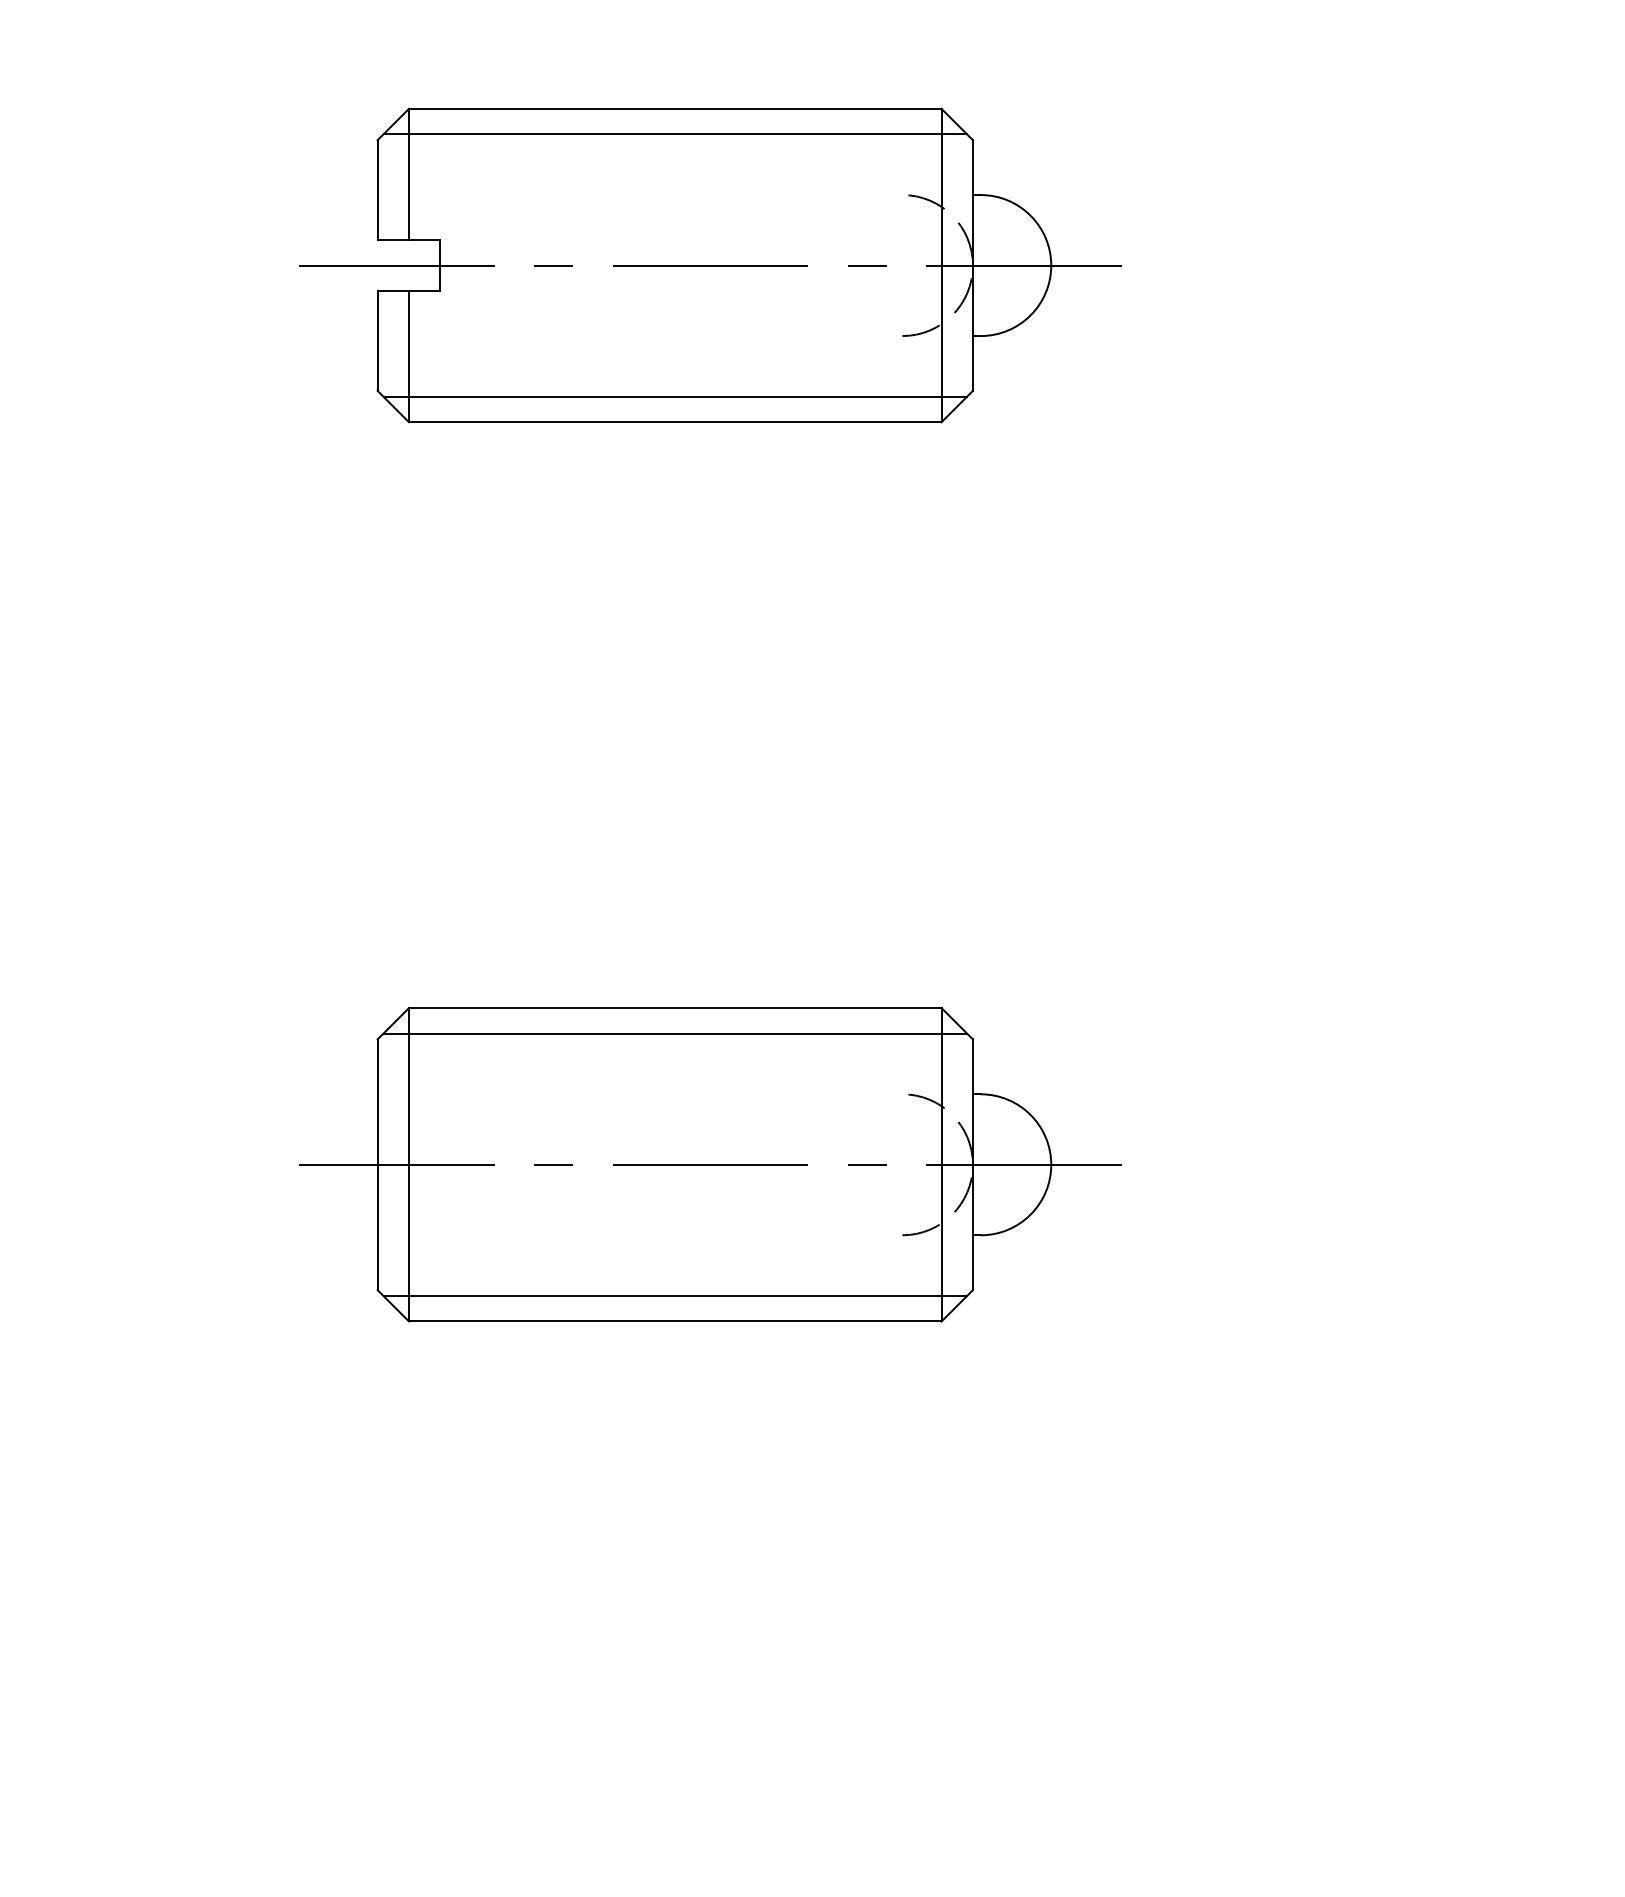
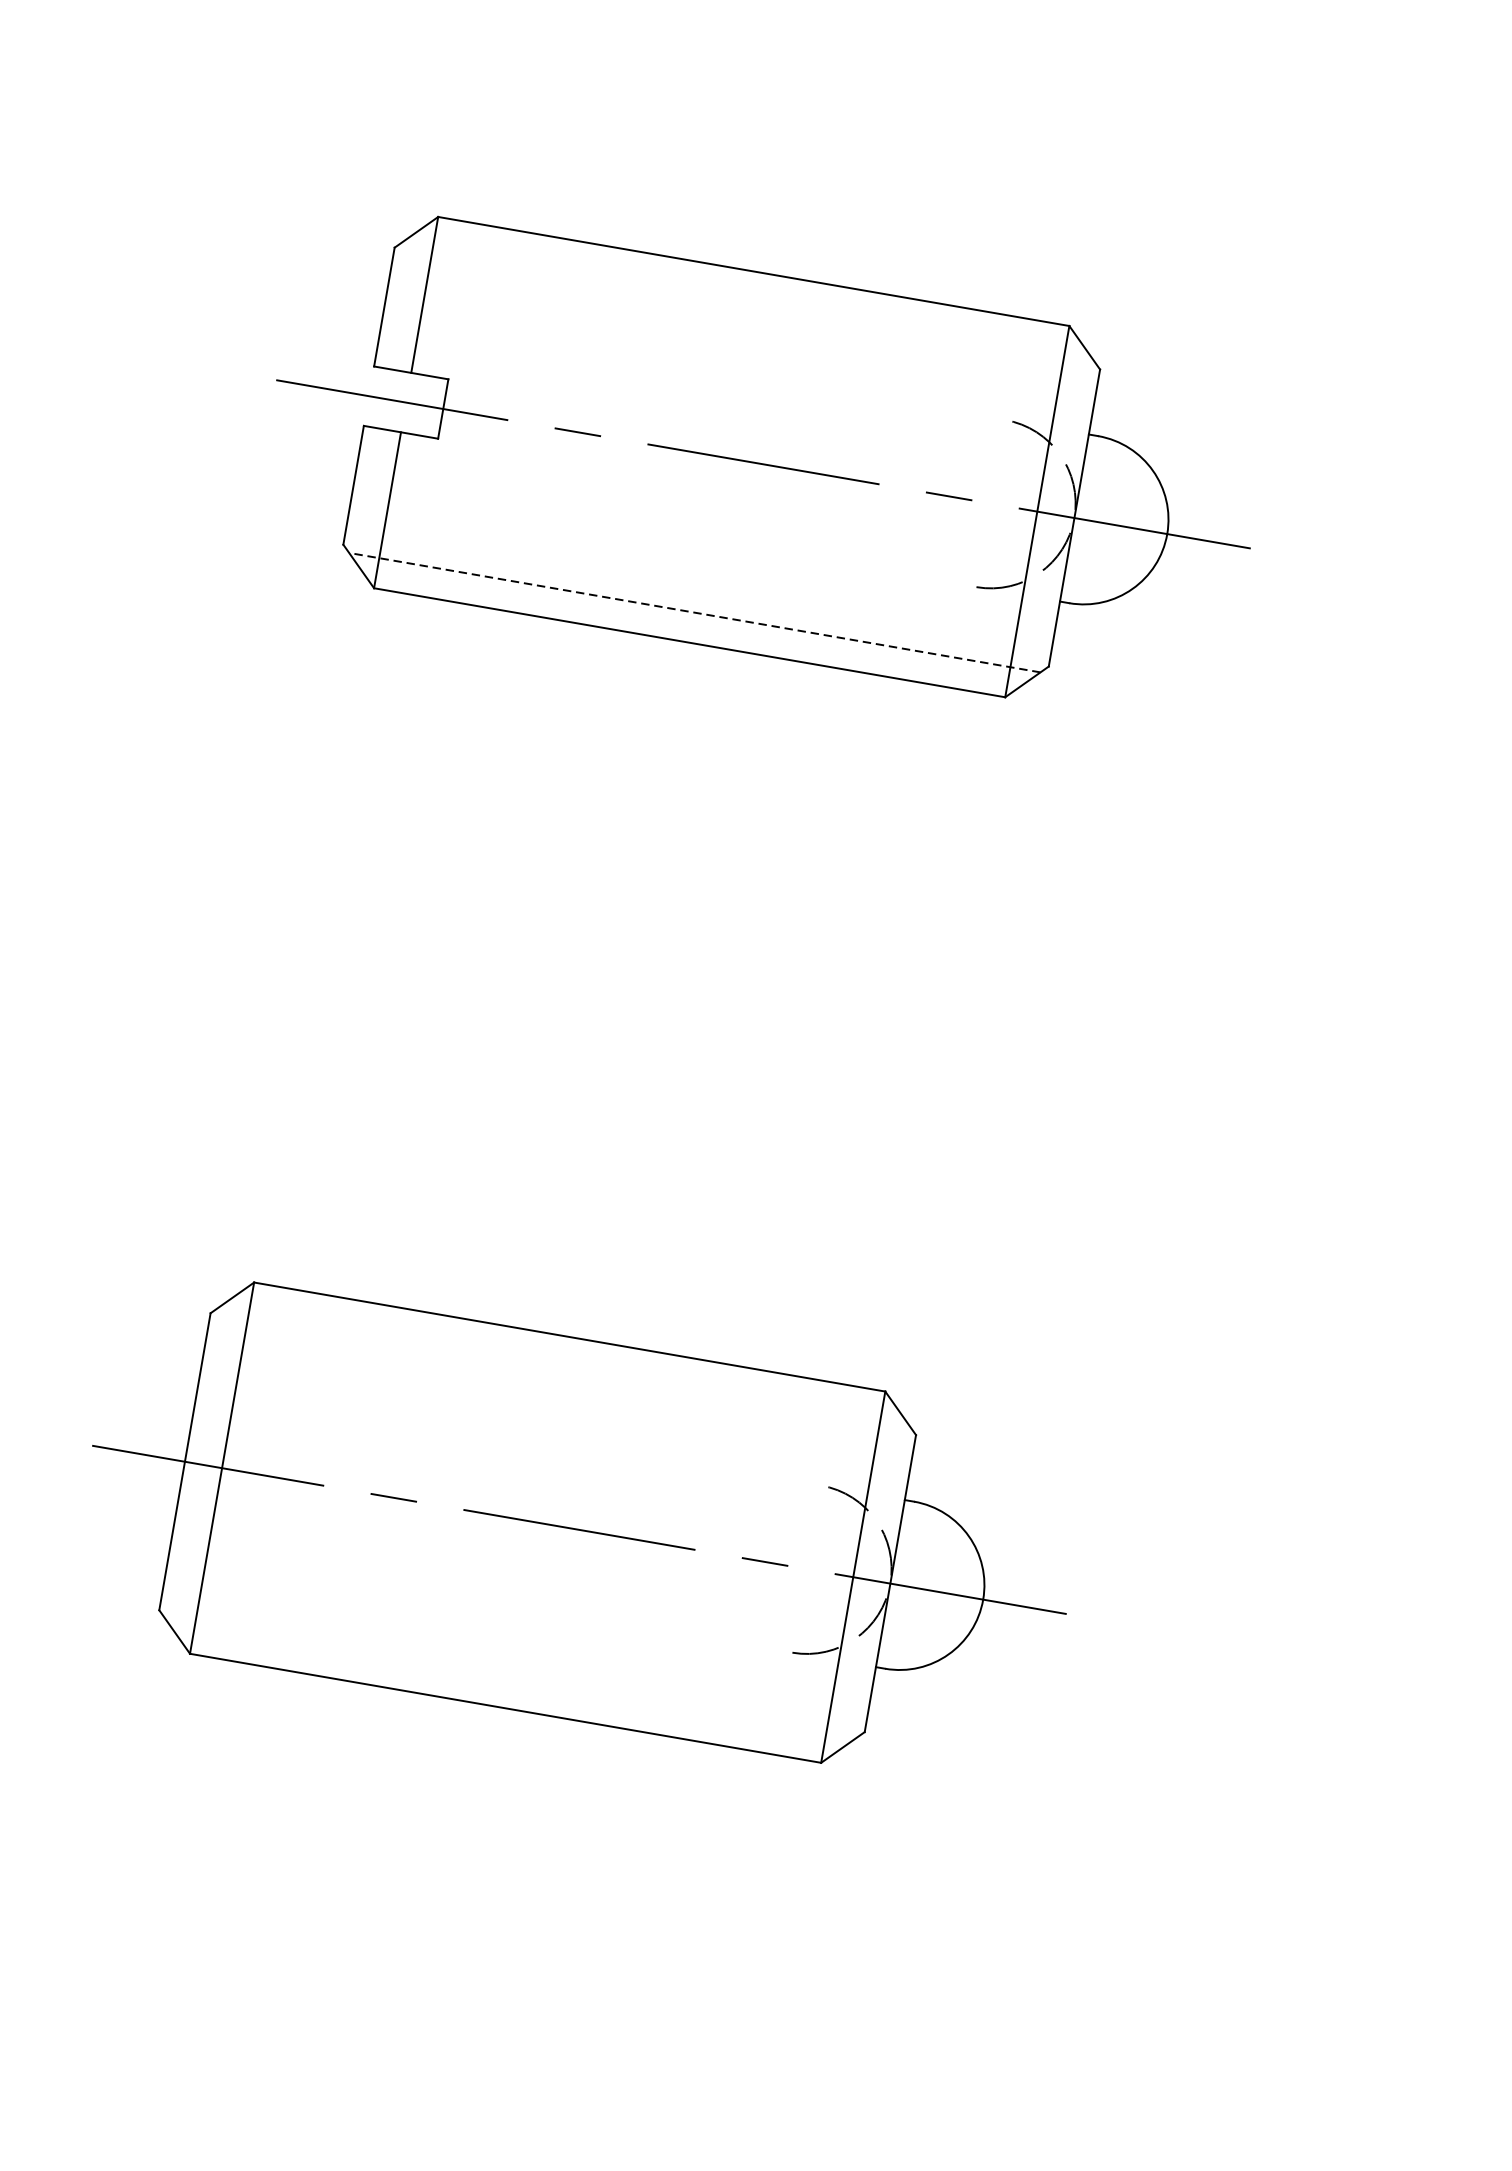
line: (674, 134) -> (747, 301), removed
line: (675, 396) -> (695, 612), solid -> dashed
line: (674, 1033) -> (563, 1366), removed
line: (674, 1296) -> (509, 1678), removed

